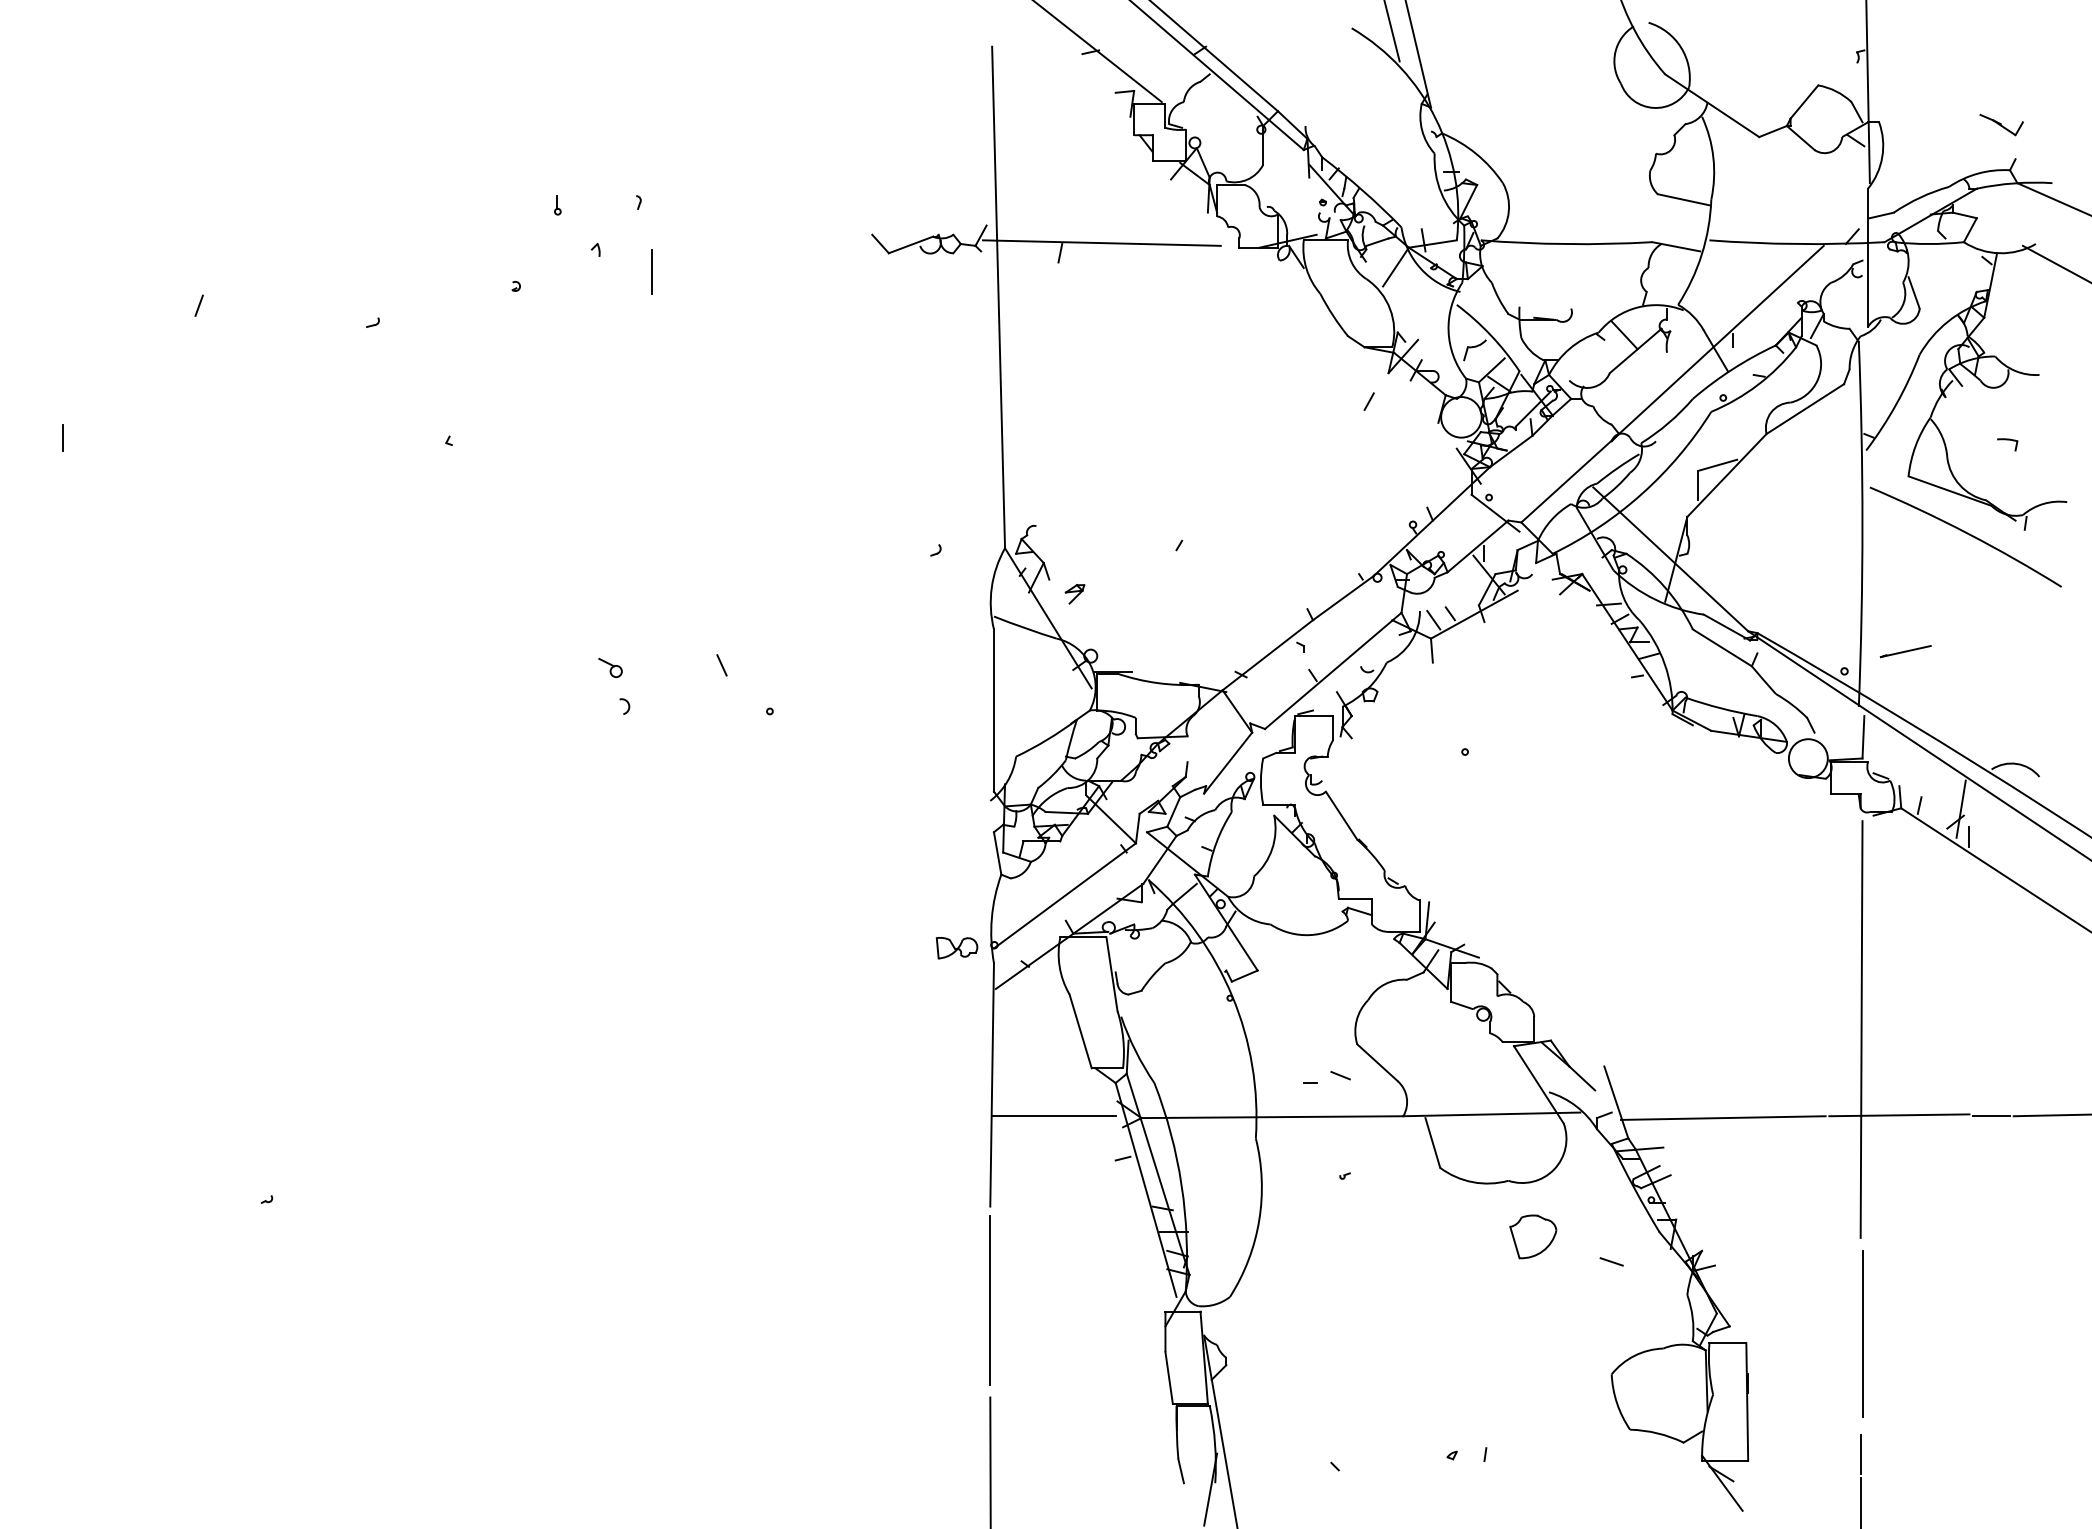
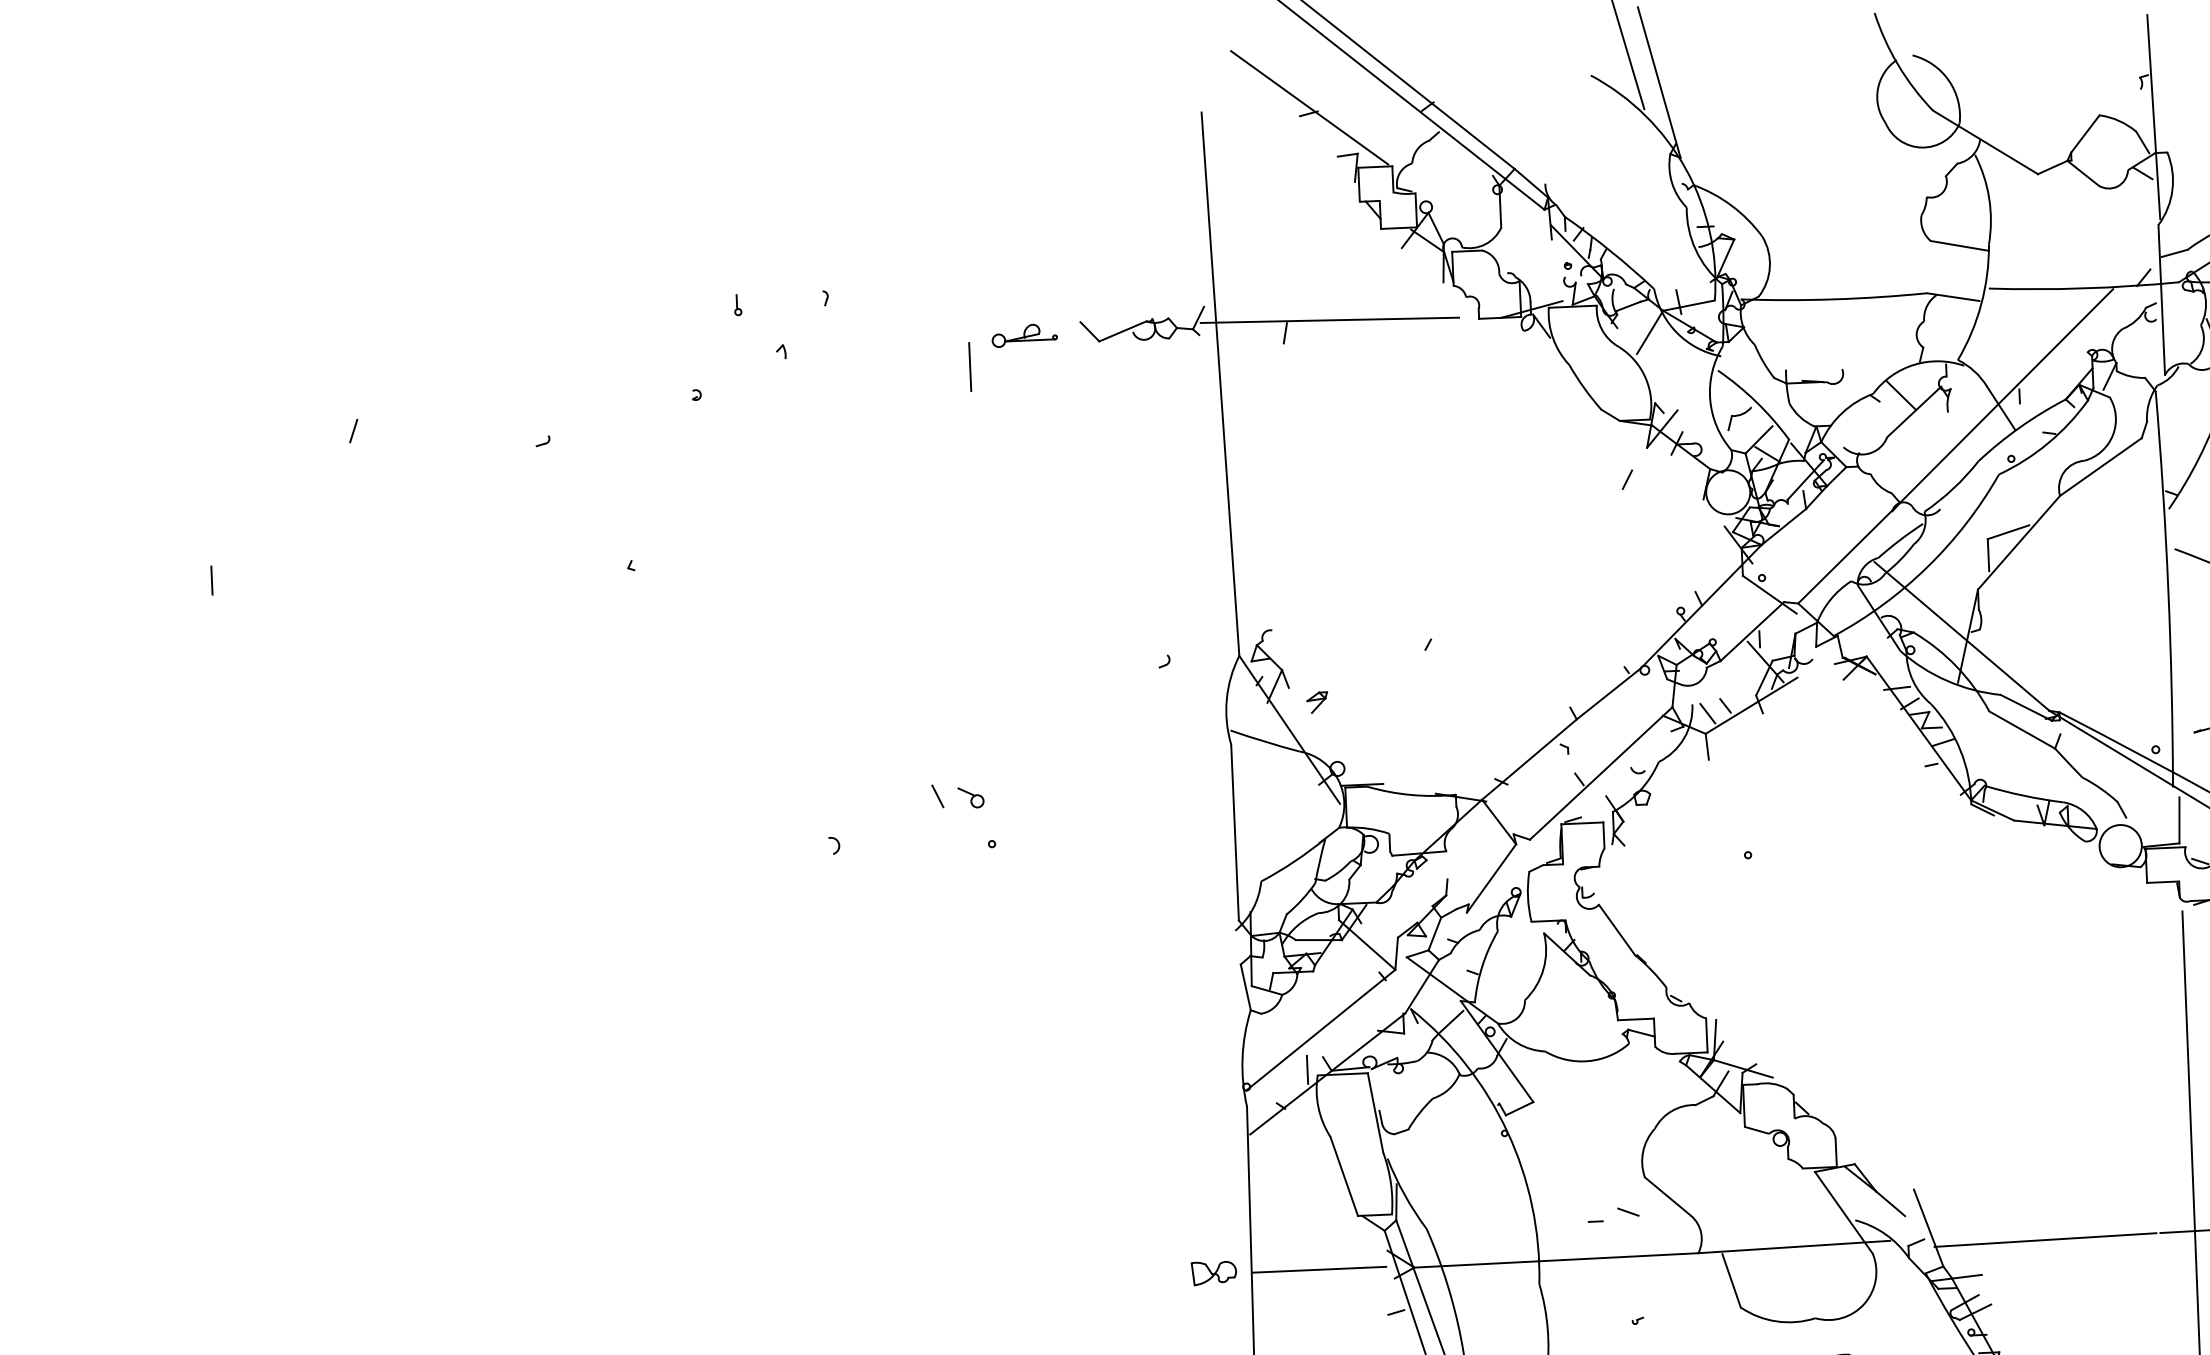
part: (819, 244) -> (1023, 335), added
line: (651, 271) -> (969, 366), moved
part: (610, 667) -> (971, 797), moved
line: (1051, 931) -> (1307, 1069), added
part: (956, 948) -> (1213, 1273), moved

